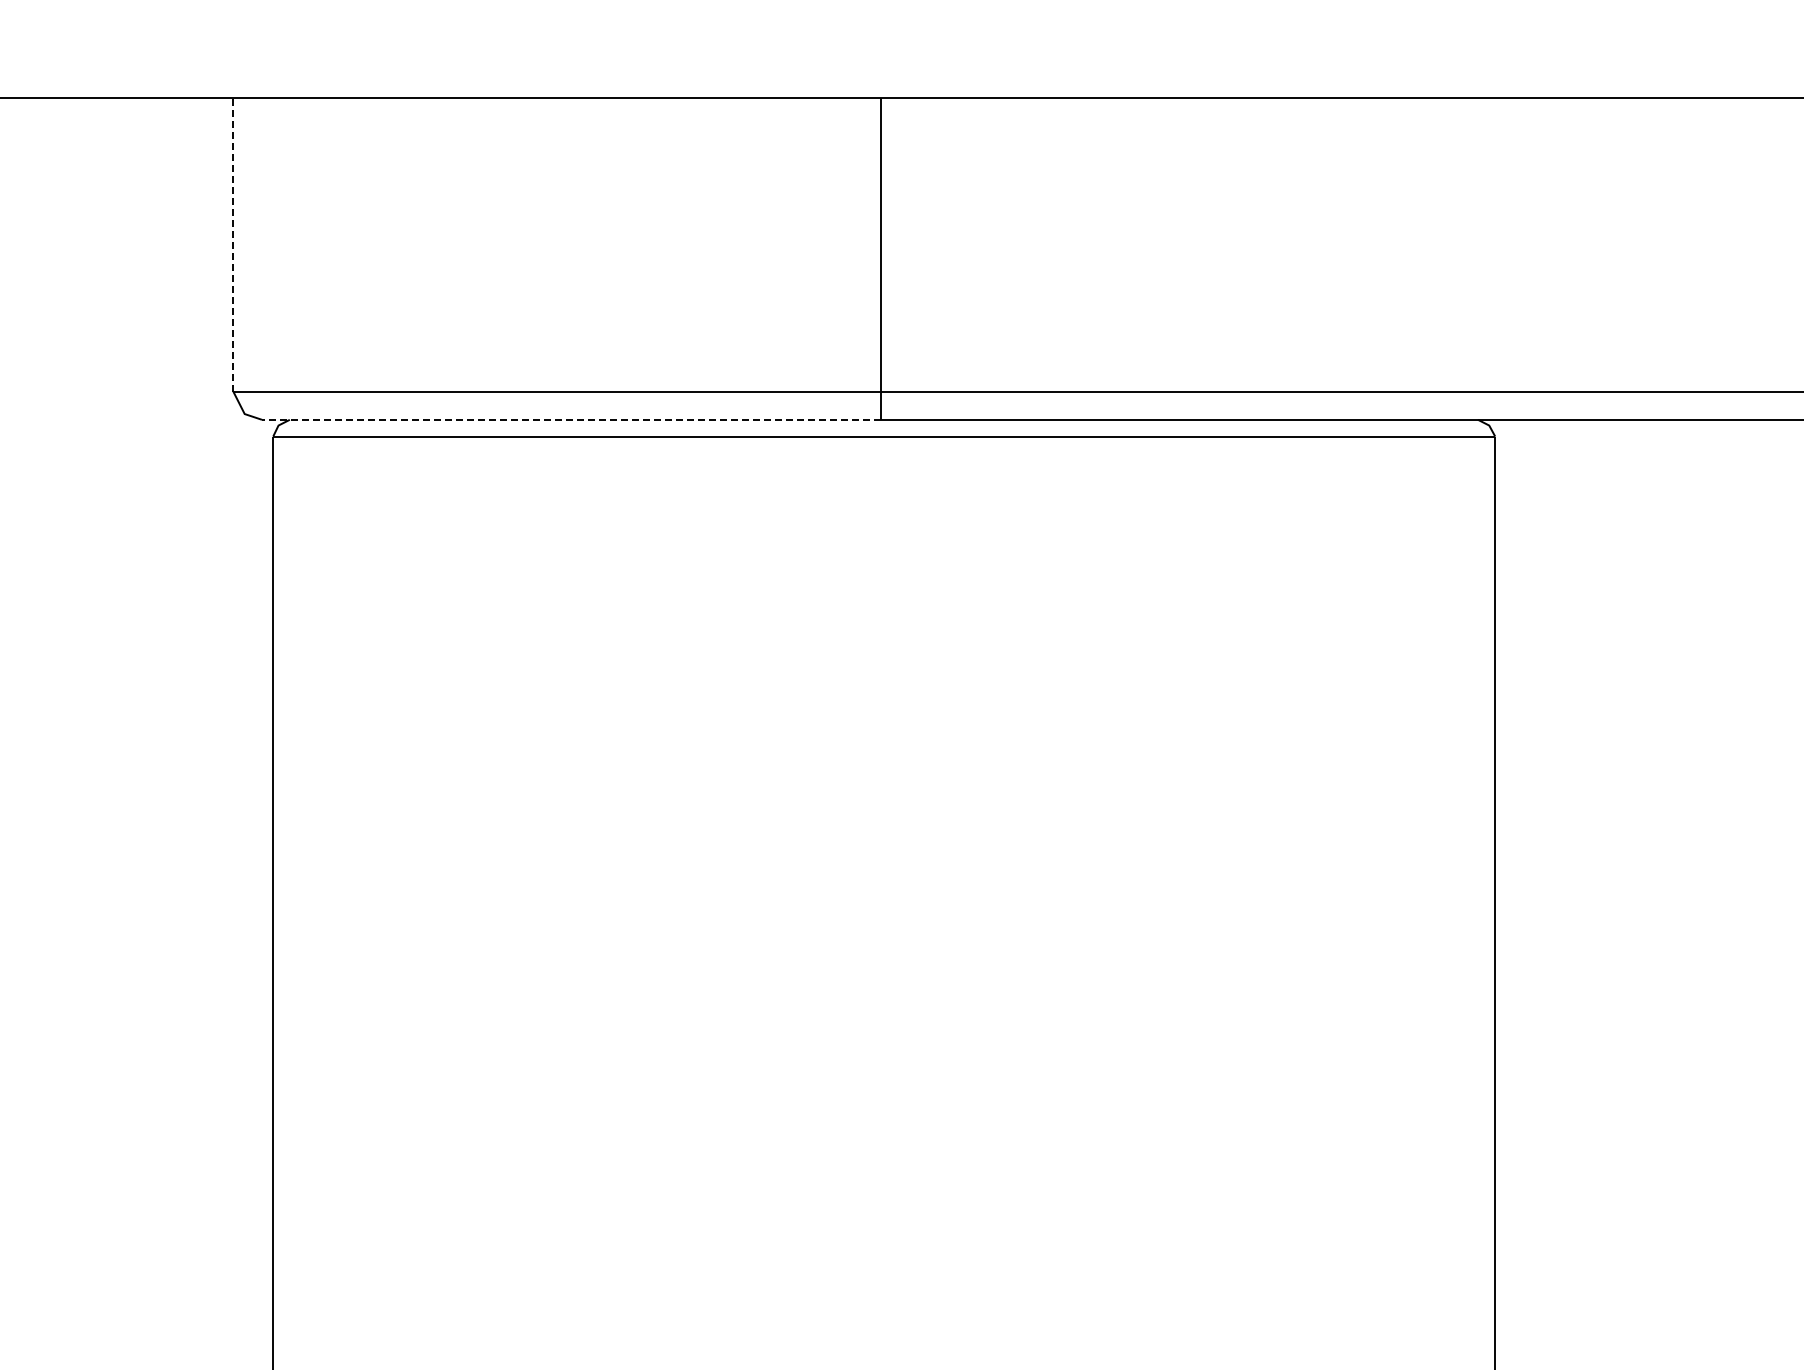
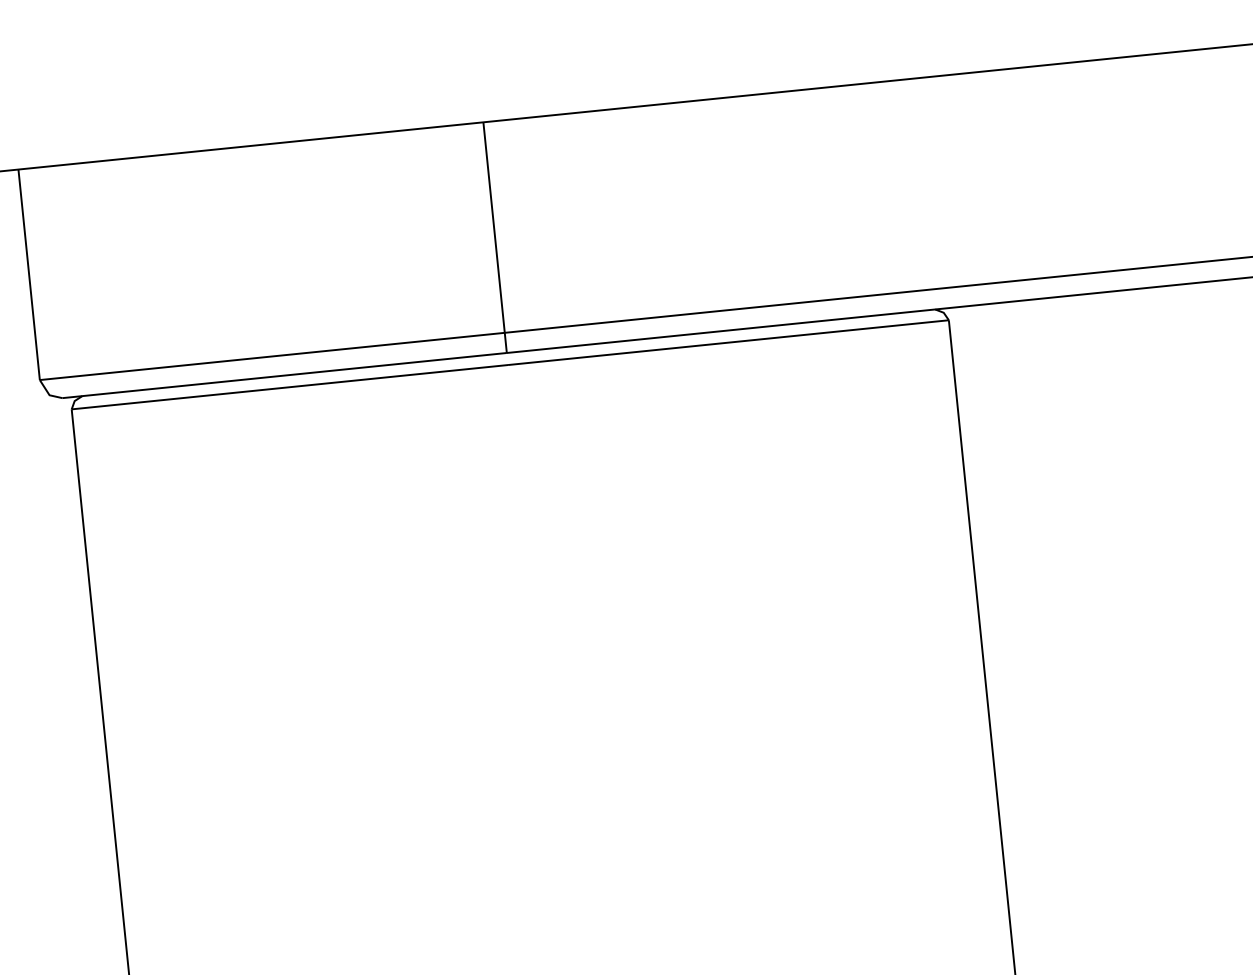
line: (233, 245) -> (29, 275), dashed -> solid
line: (571, 419) -> (284, 375), dashed -> solid

